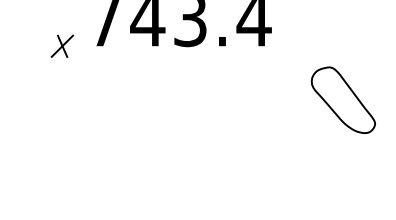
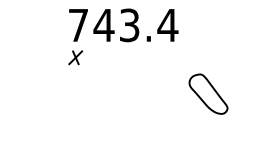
part: (62, 45) -> (75, 57), moved
part: (343, 99) -> (208, 93), moved

